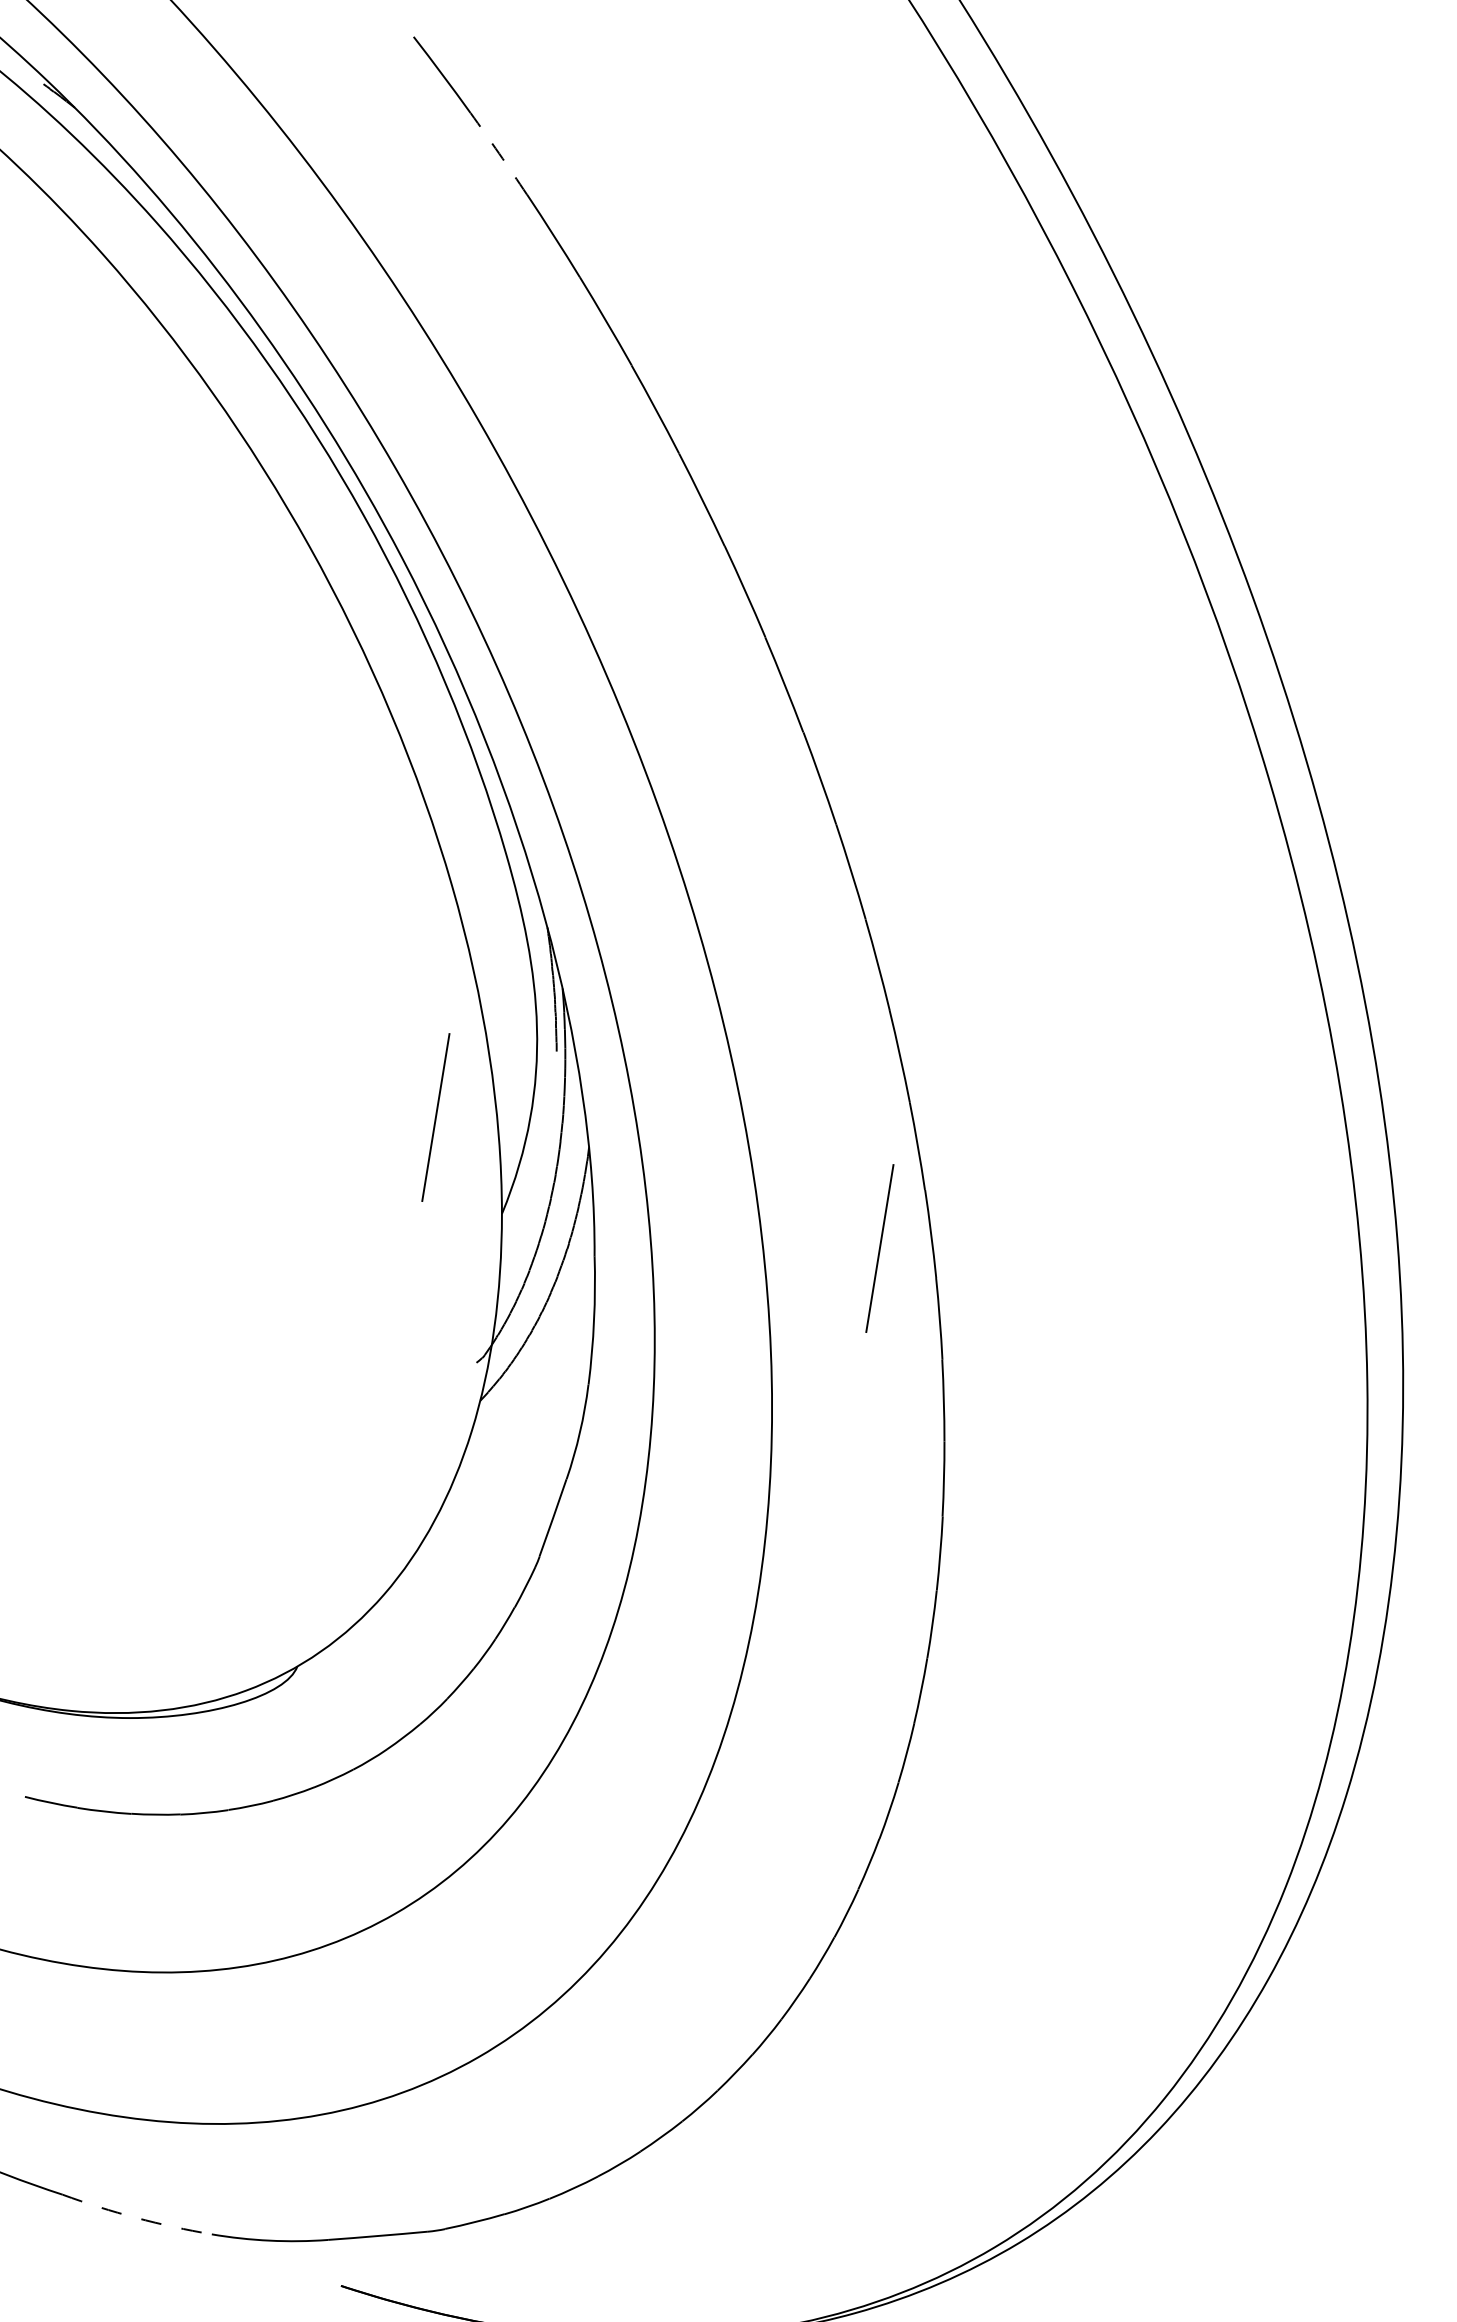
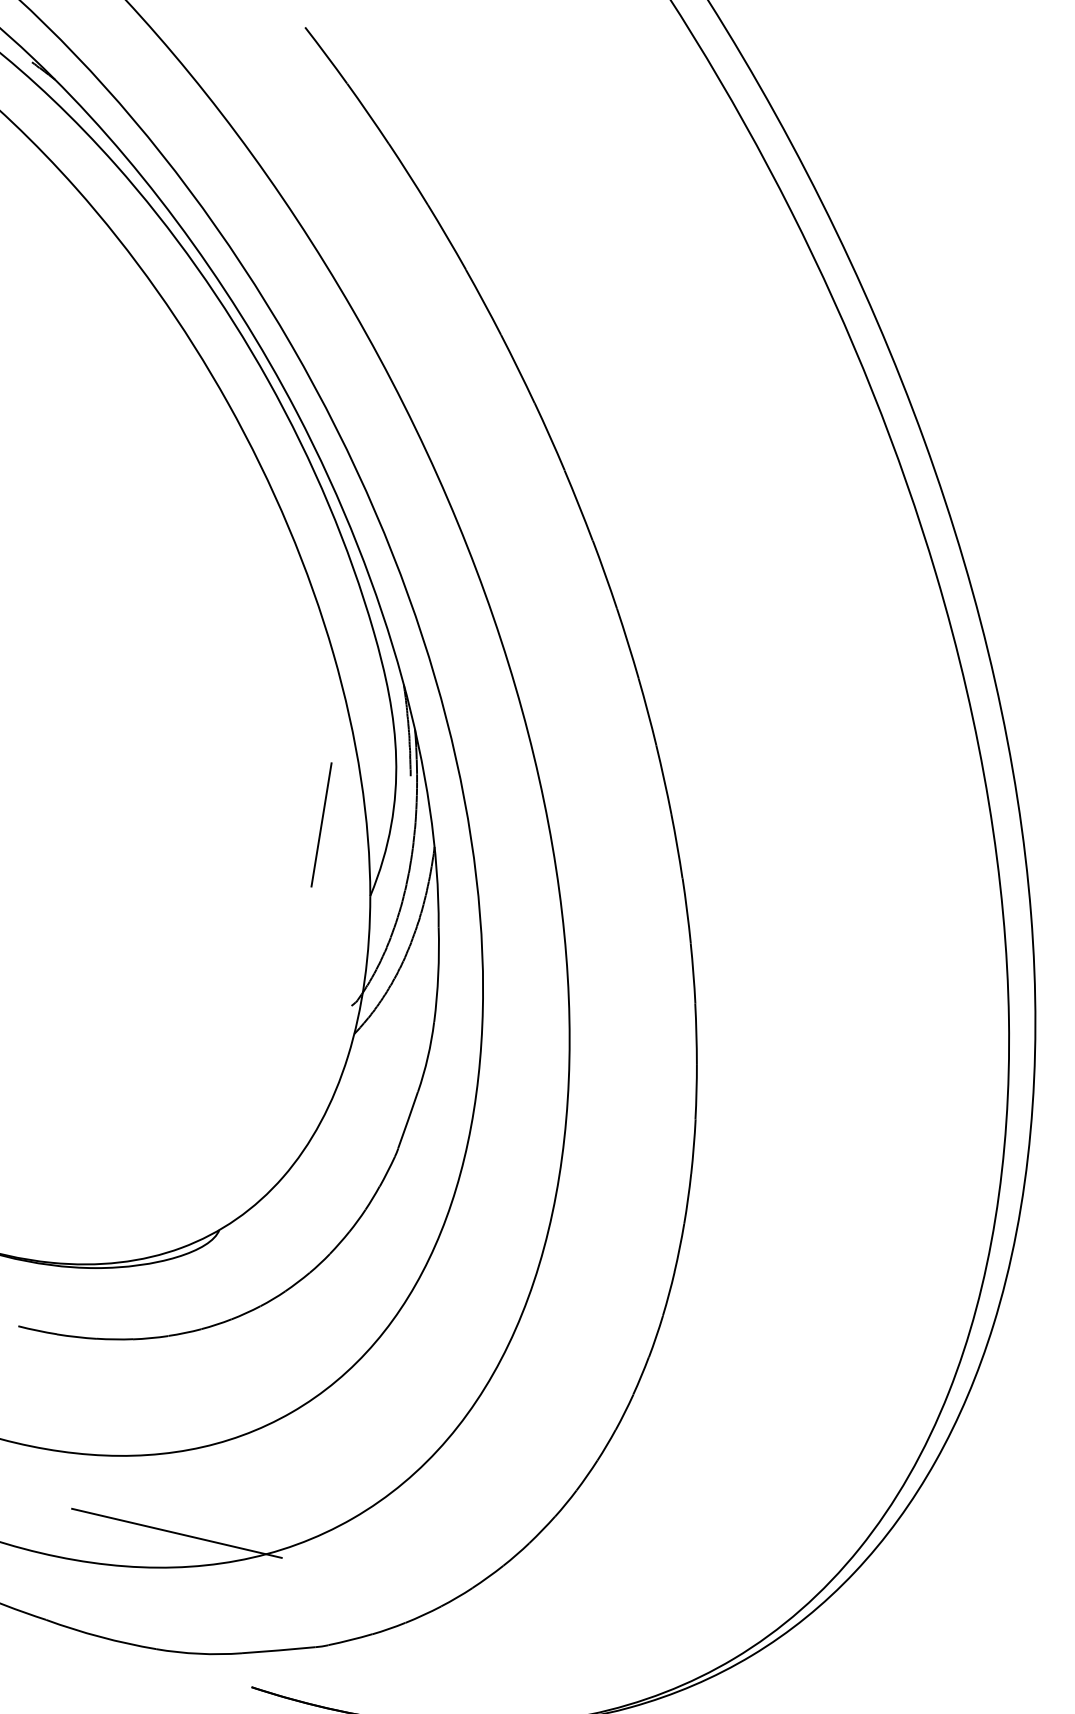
arc: (499, 153) -> (368, 113), dashed -> solid
line: (879, 1248) -> (648, 921), removed
line: (239, 2077) -> (176, 1533), added
arc: (136, 2217) -> (100, 1636), dashed -> solid

